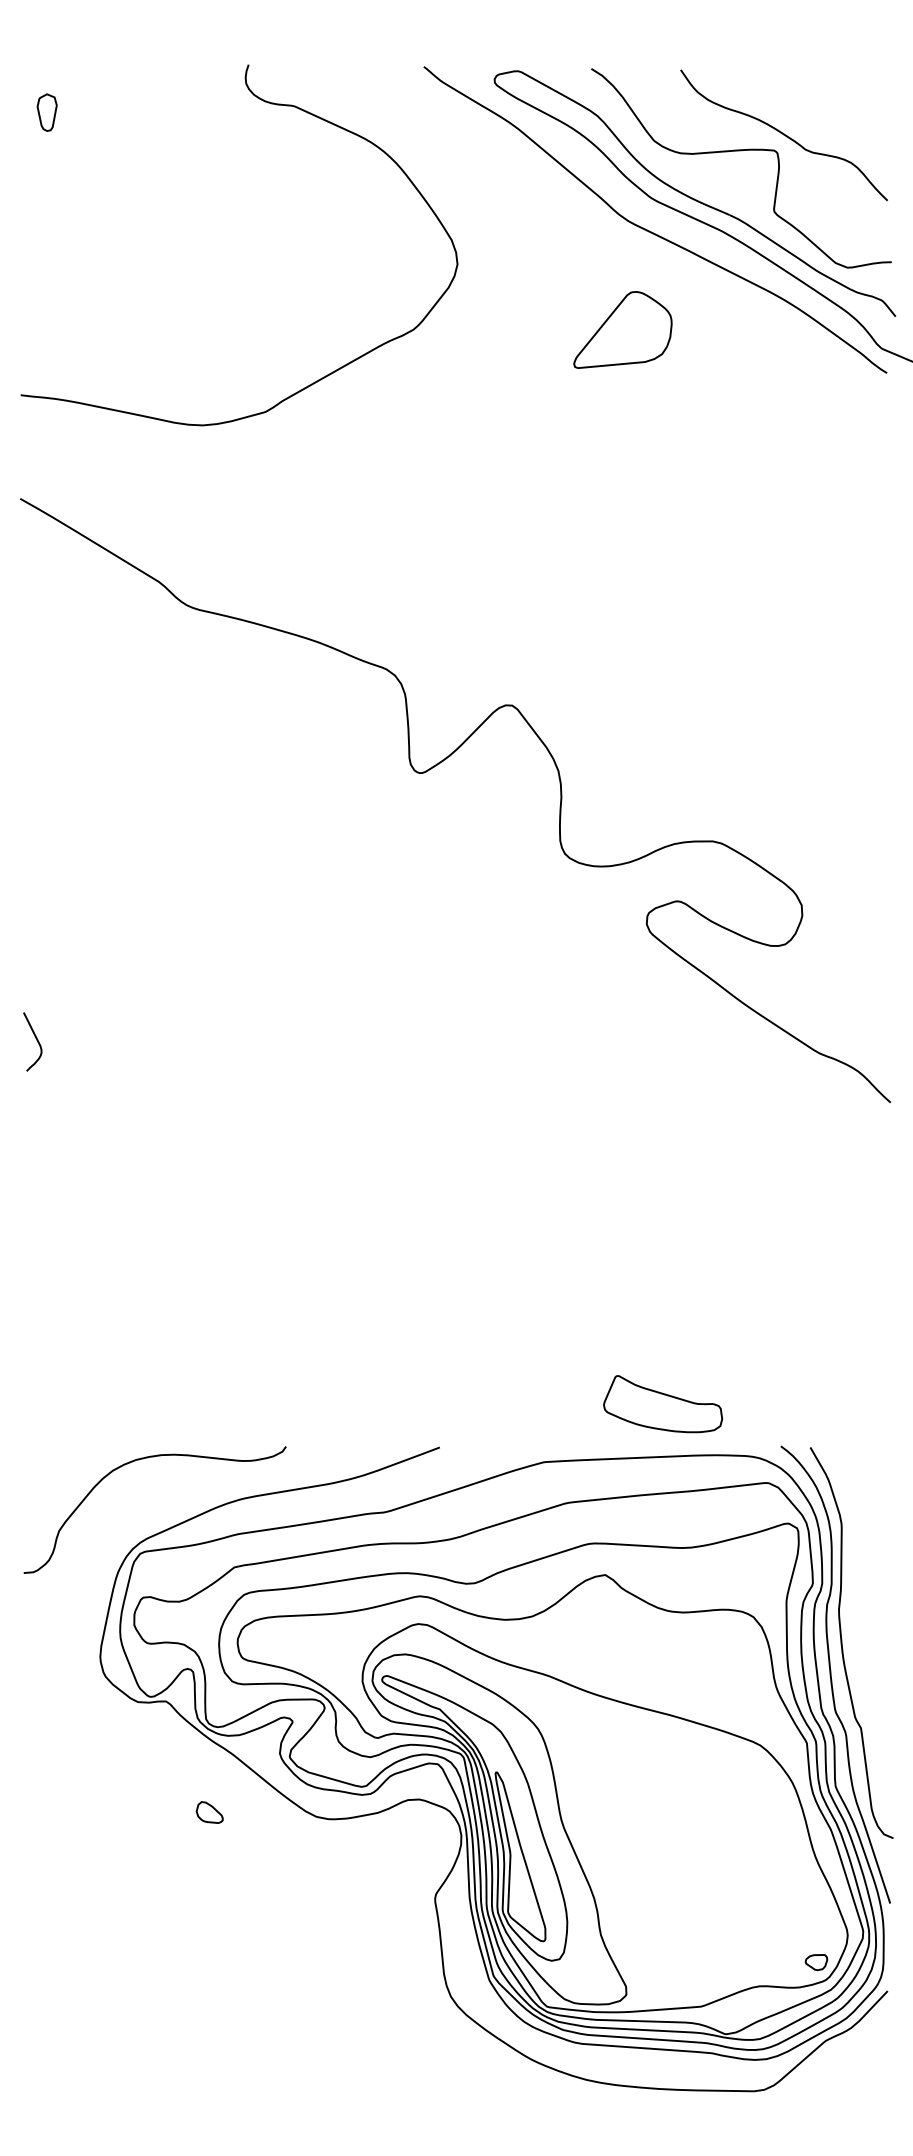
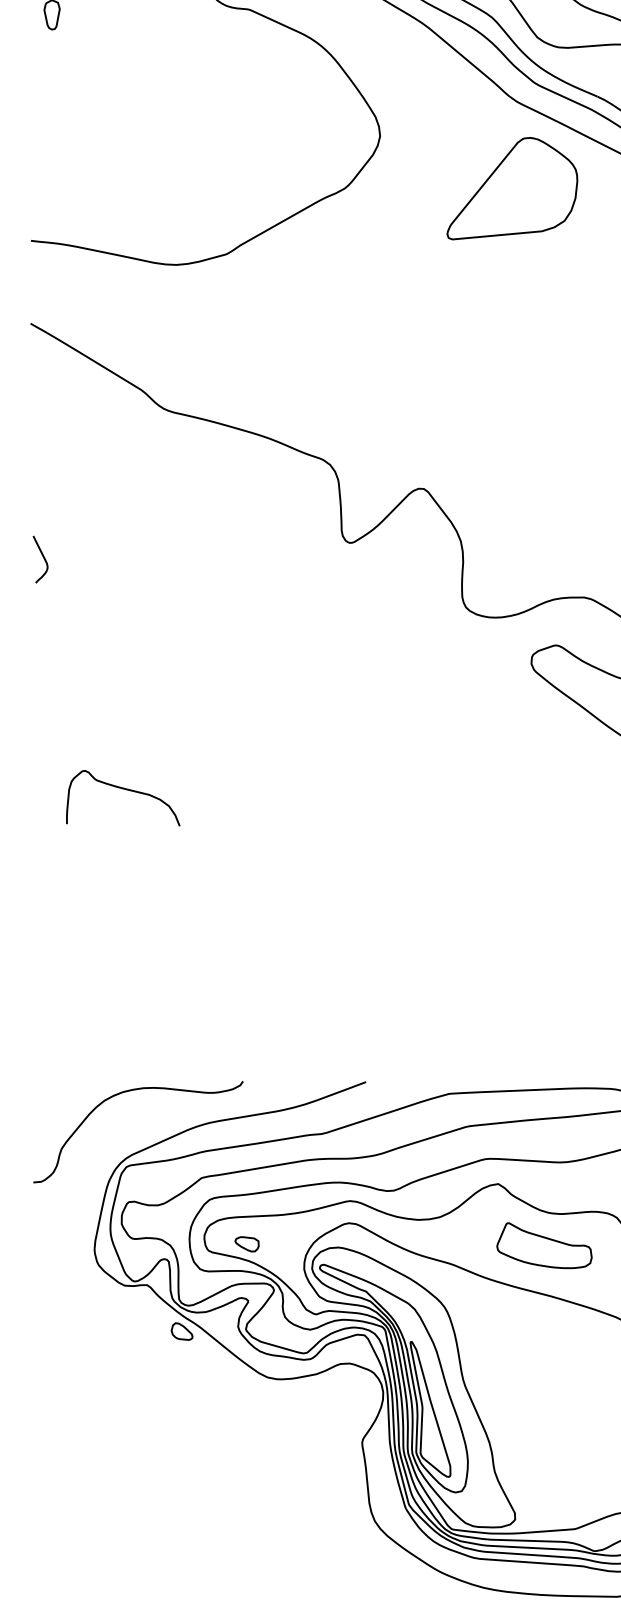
part: (622, 329) -> (512, 188), size x1.67
curve: (36, 1040) -> (43, 558), moved
curve: (136, 1081) -> (123, 789), added
part: (663, 1404) -> (544, 1245), moved
part: (290, 1650) -> (246, 1244), added
part: (209, 1812) -> (181, 1331), moved

